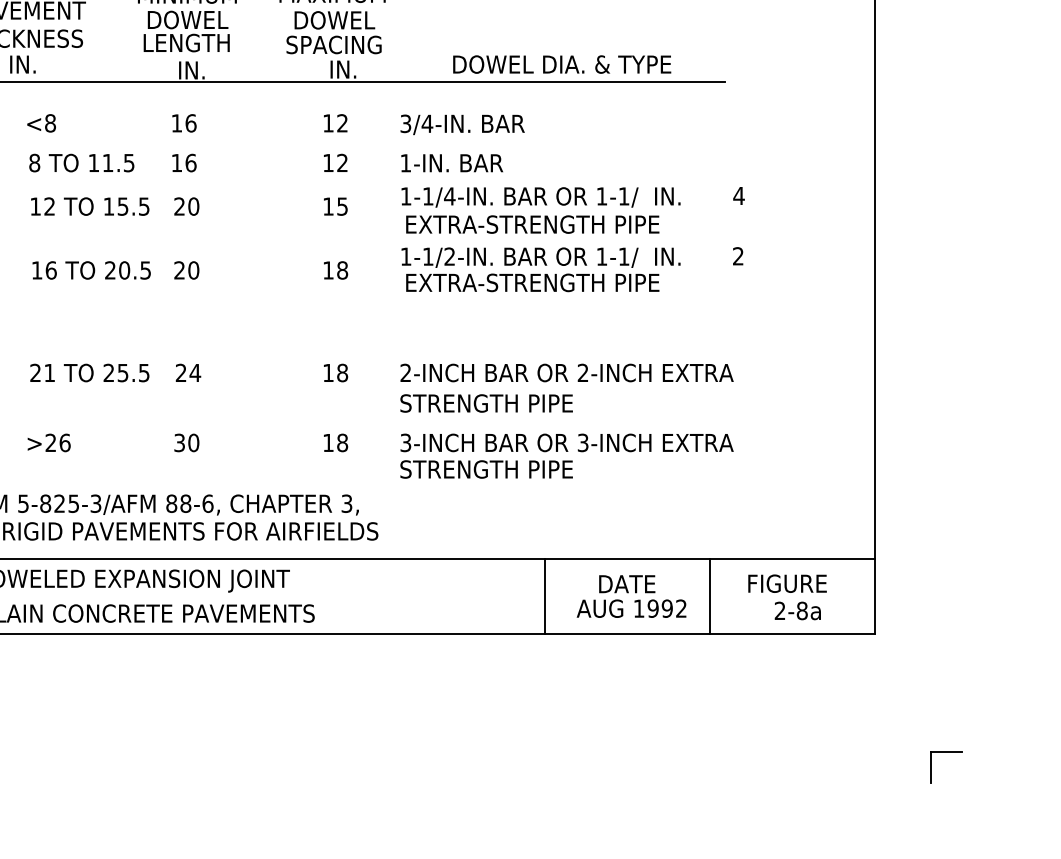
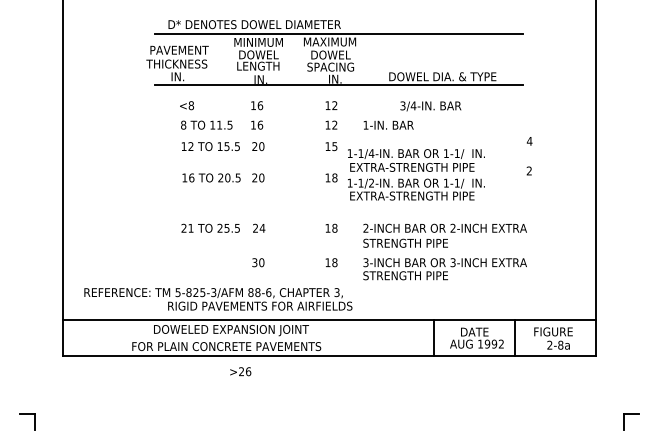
text: (461, 125) -> (430, 106), moved
text: (541, 239) -> (416, 174), moved
text: (48, 442) -> (240, 371), moved

